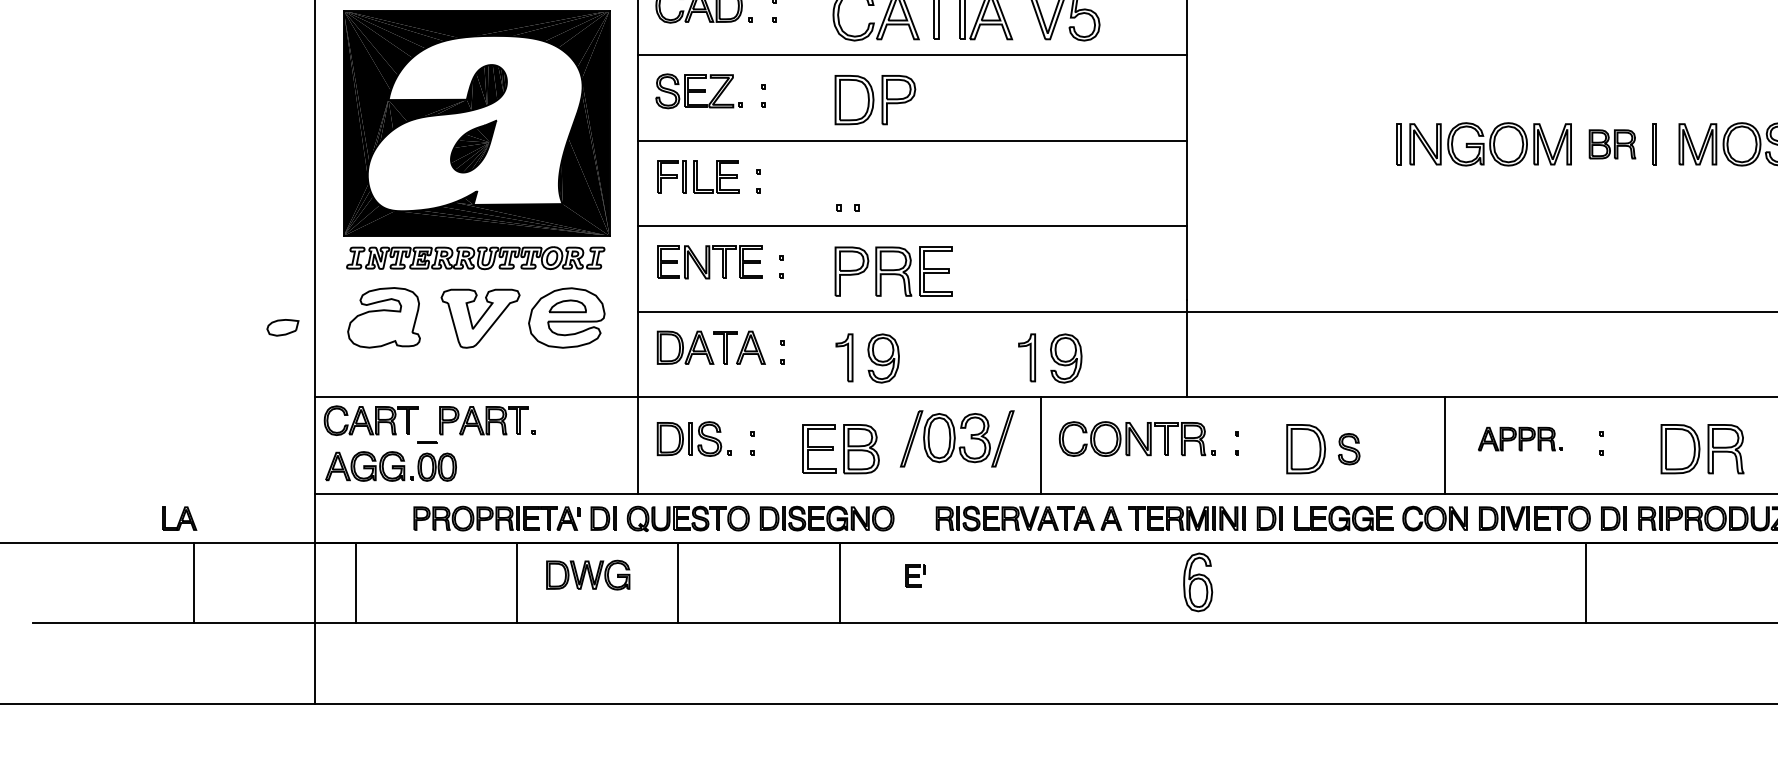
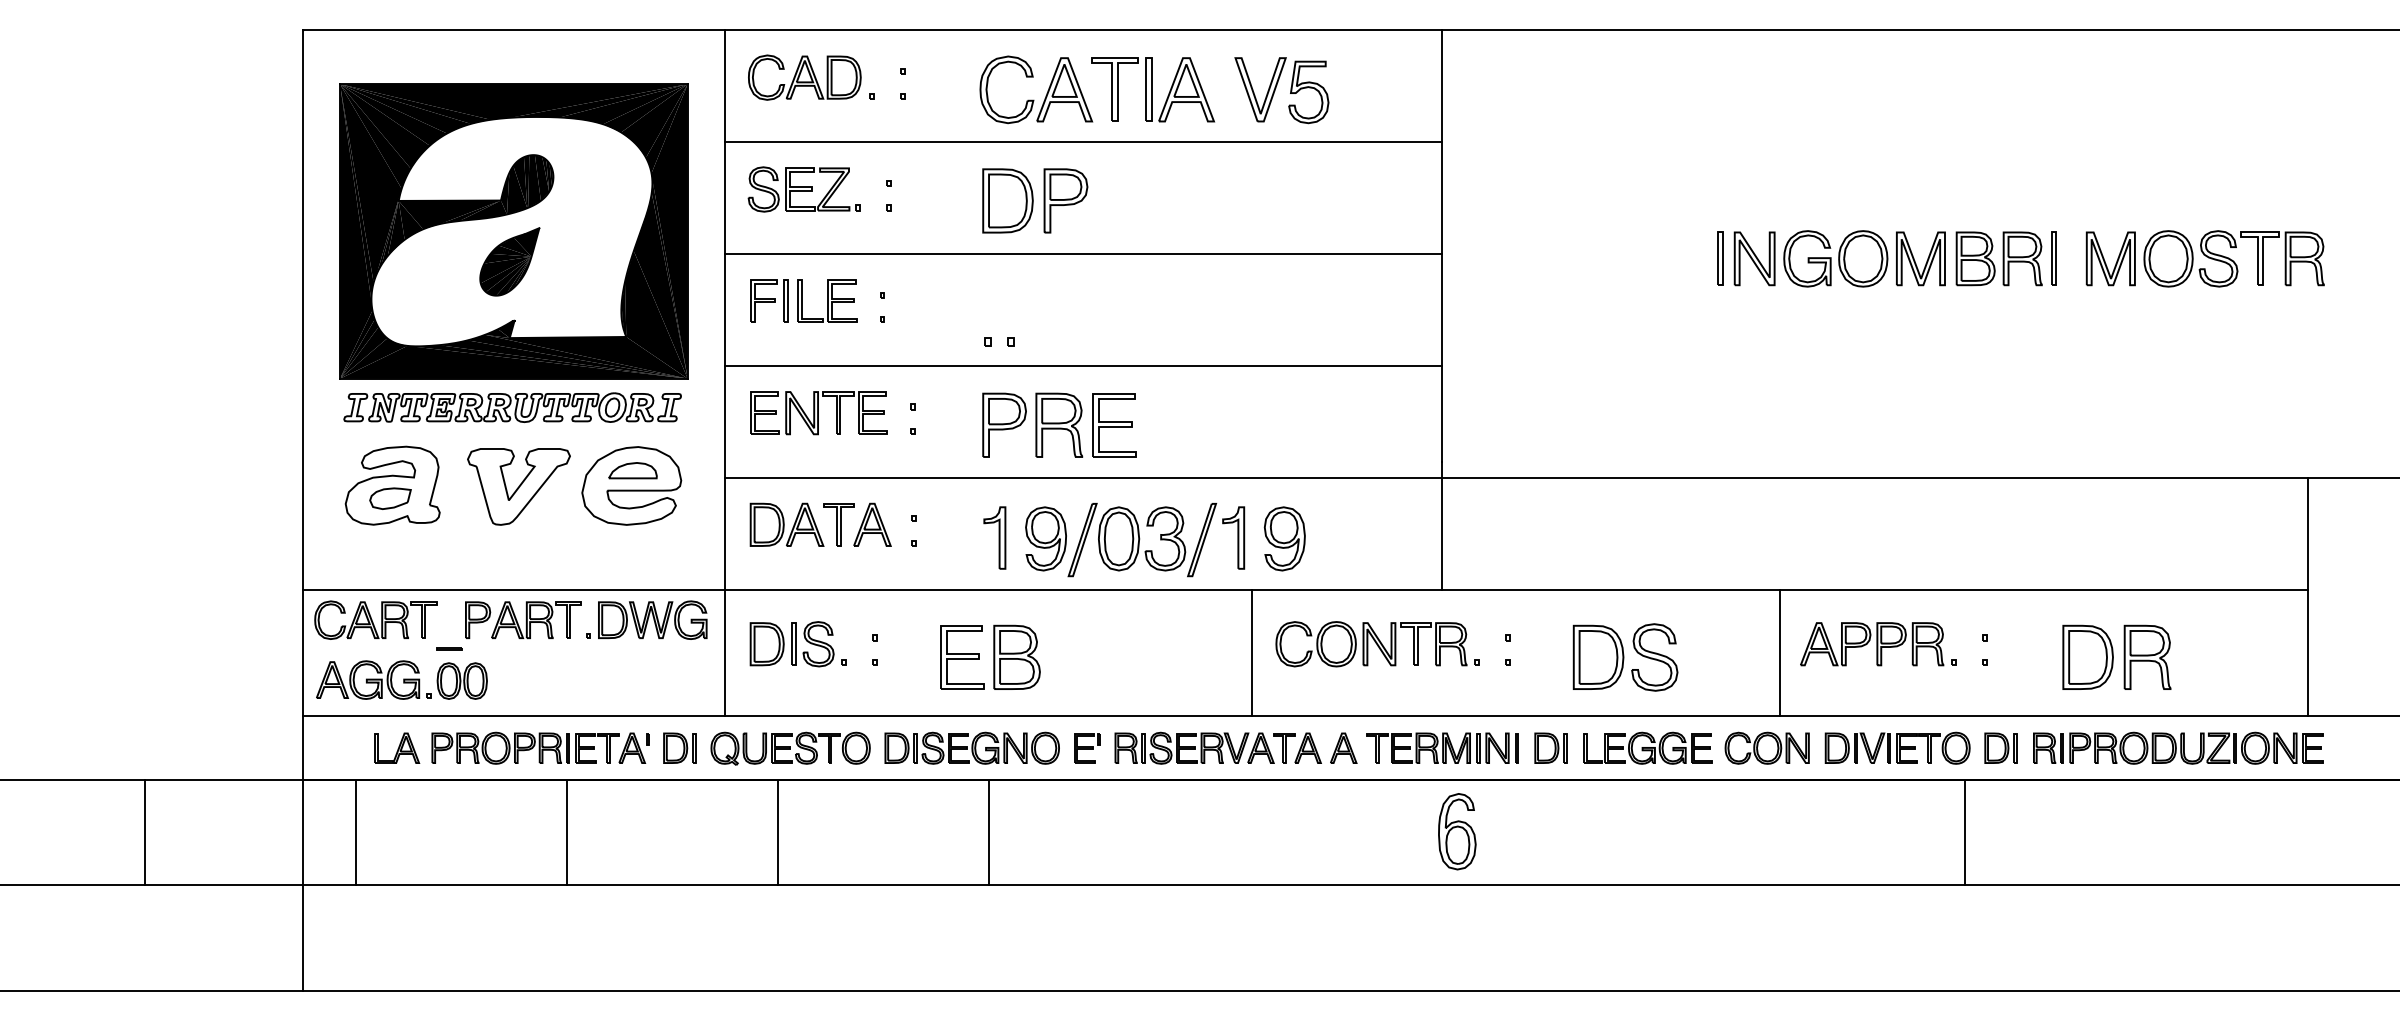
part: (1611, 144) -> (1998, 258), size x1.43
part: (282, 327) -> (390, 498), moved
part: (957, 439) -> (1142, 540), moved
part: (1520, 439) -> (1878, 644), size x1.43
part: (1348, 449) -> (1654, 657), size x1.67
part: (179, 518) -> (397, 747), moved
part: (588, 574) -> (652, 619), moved
part: (915, 576) -> (1087, 748), moved

